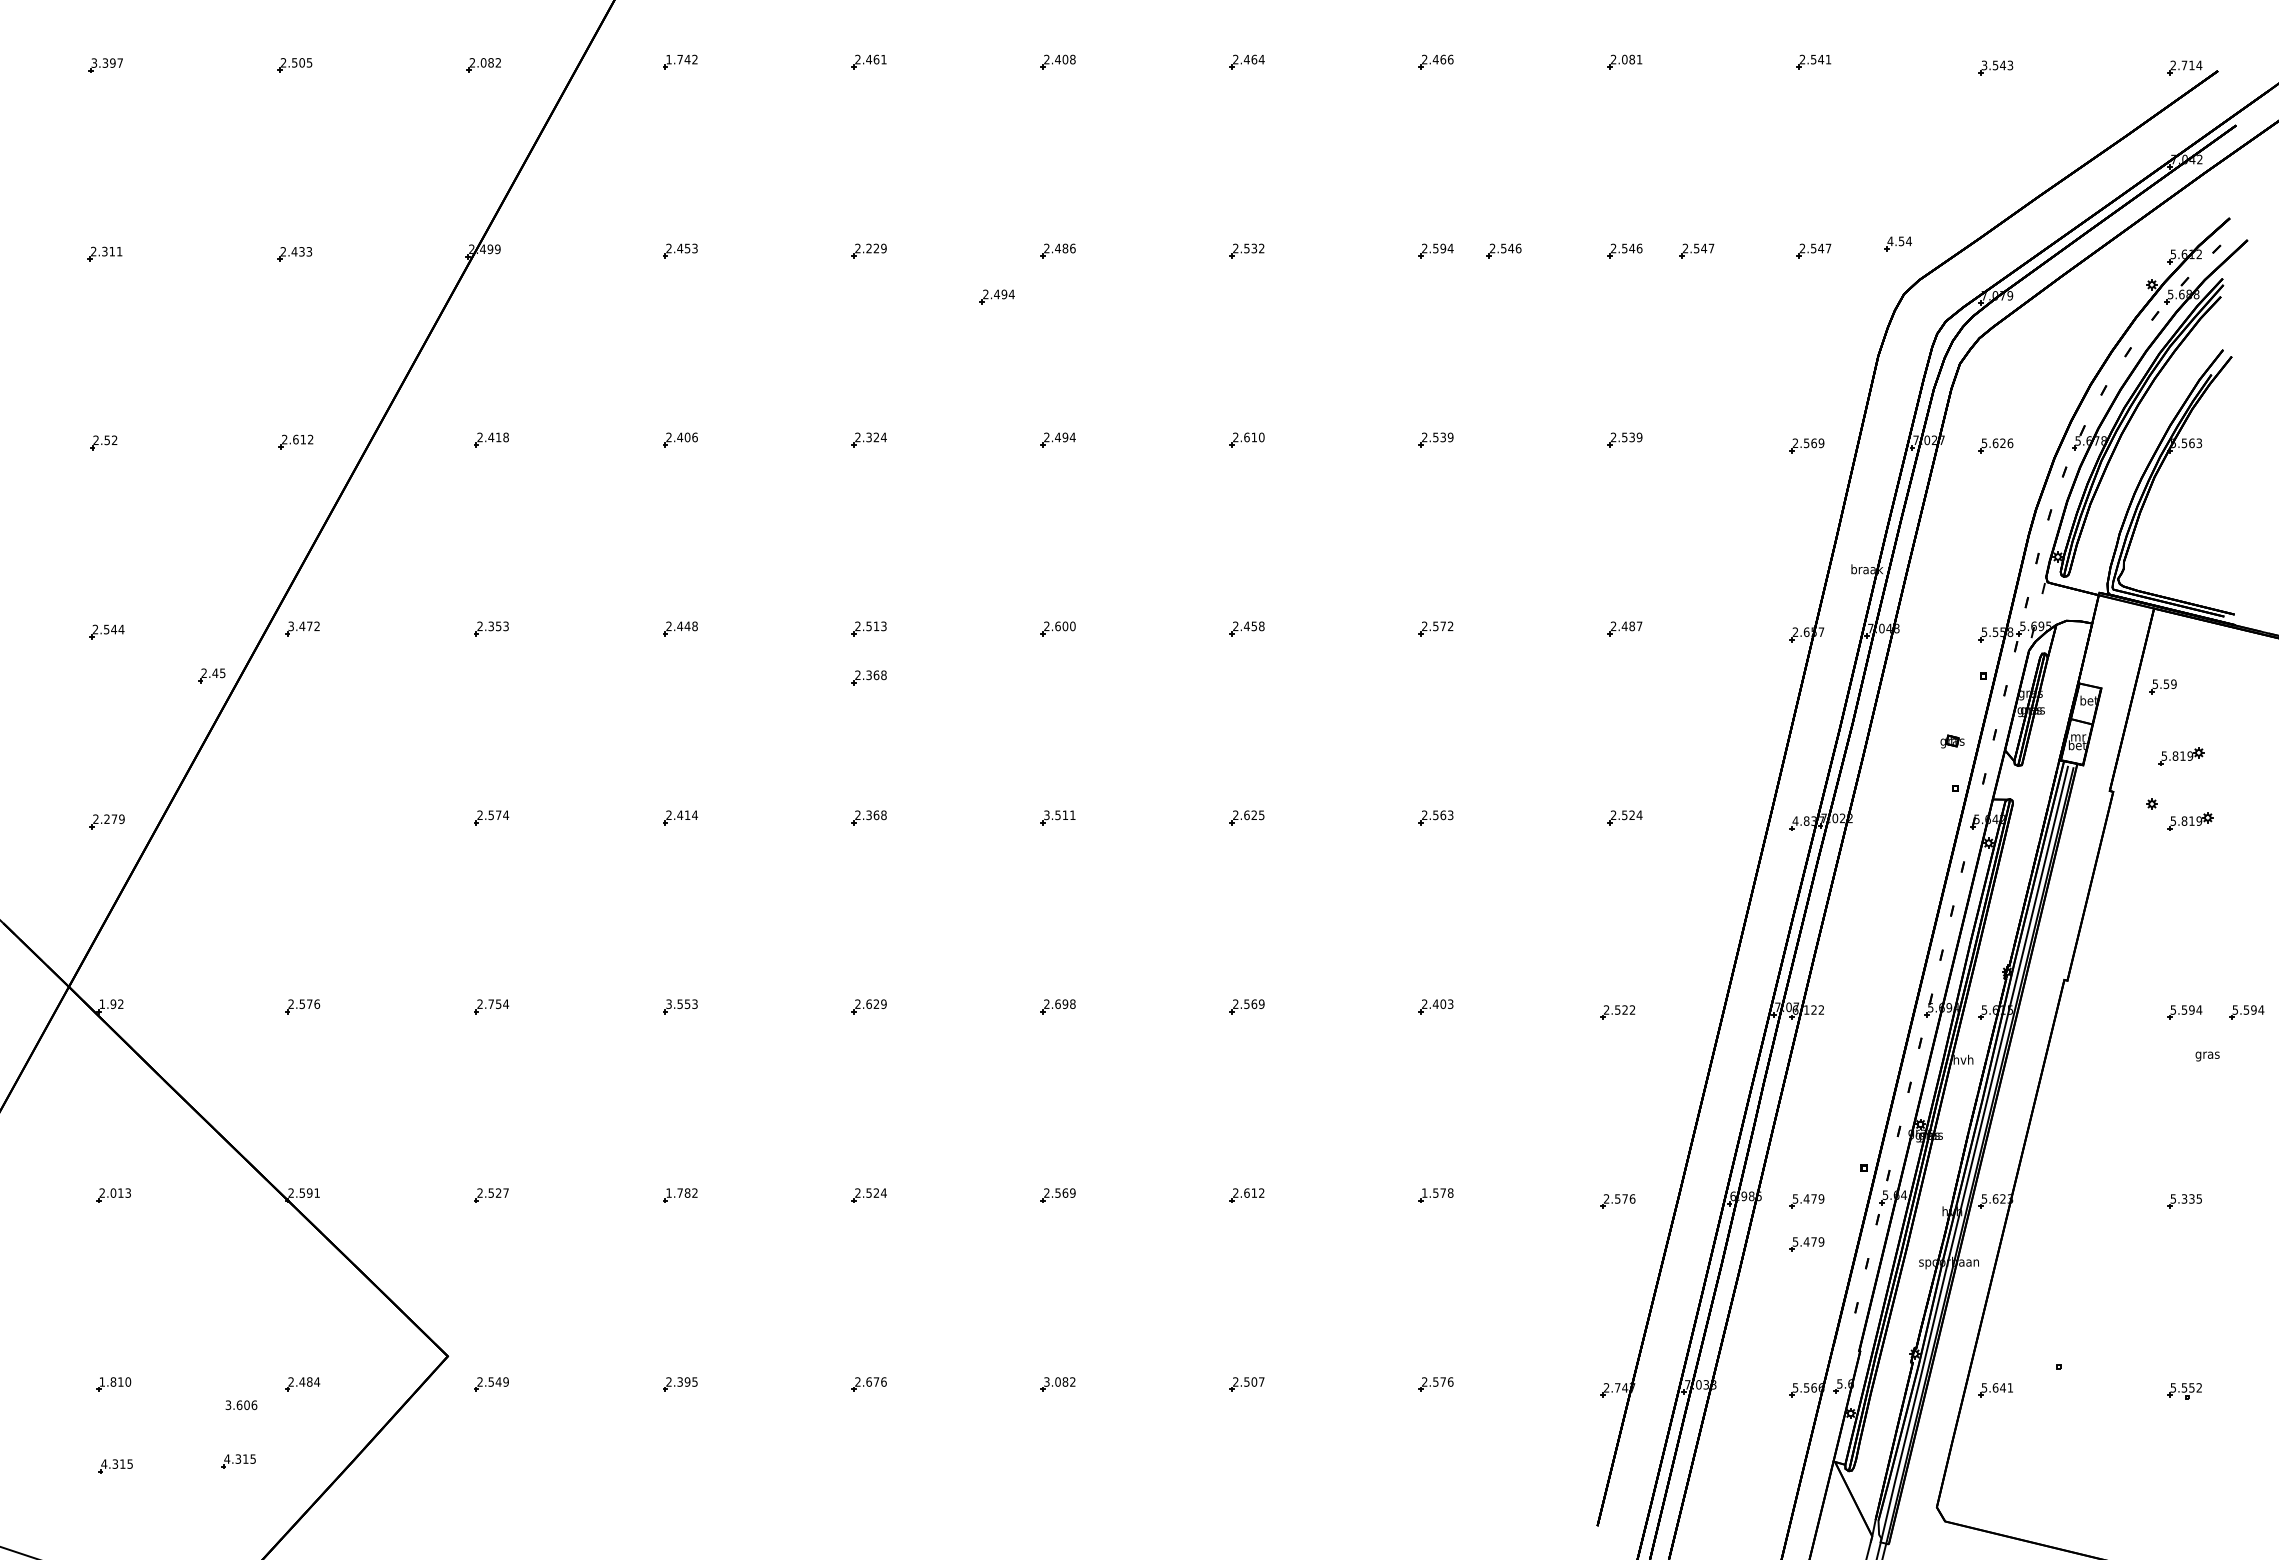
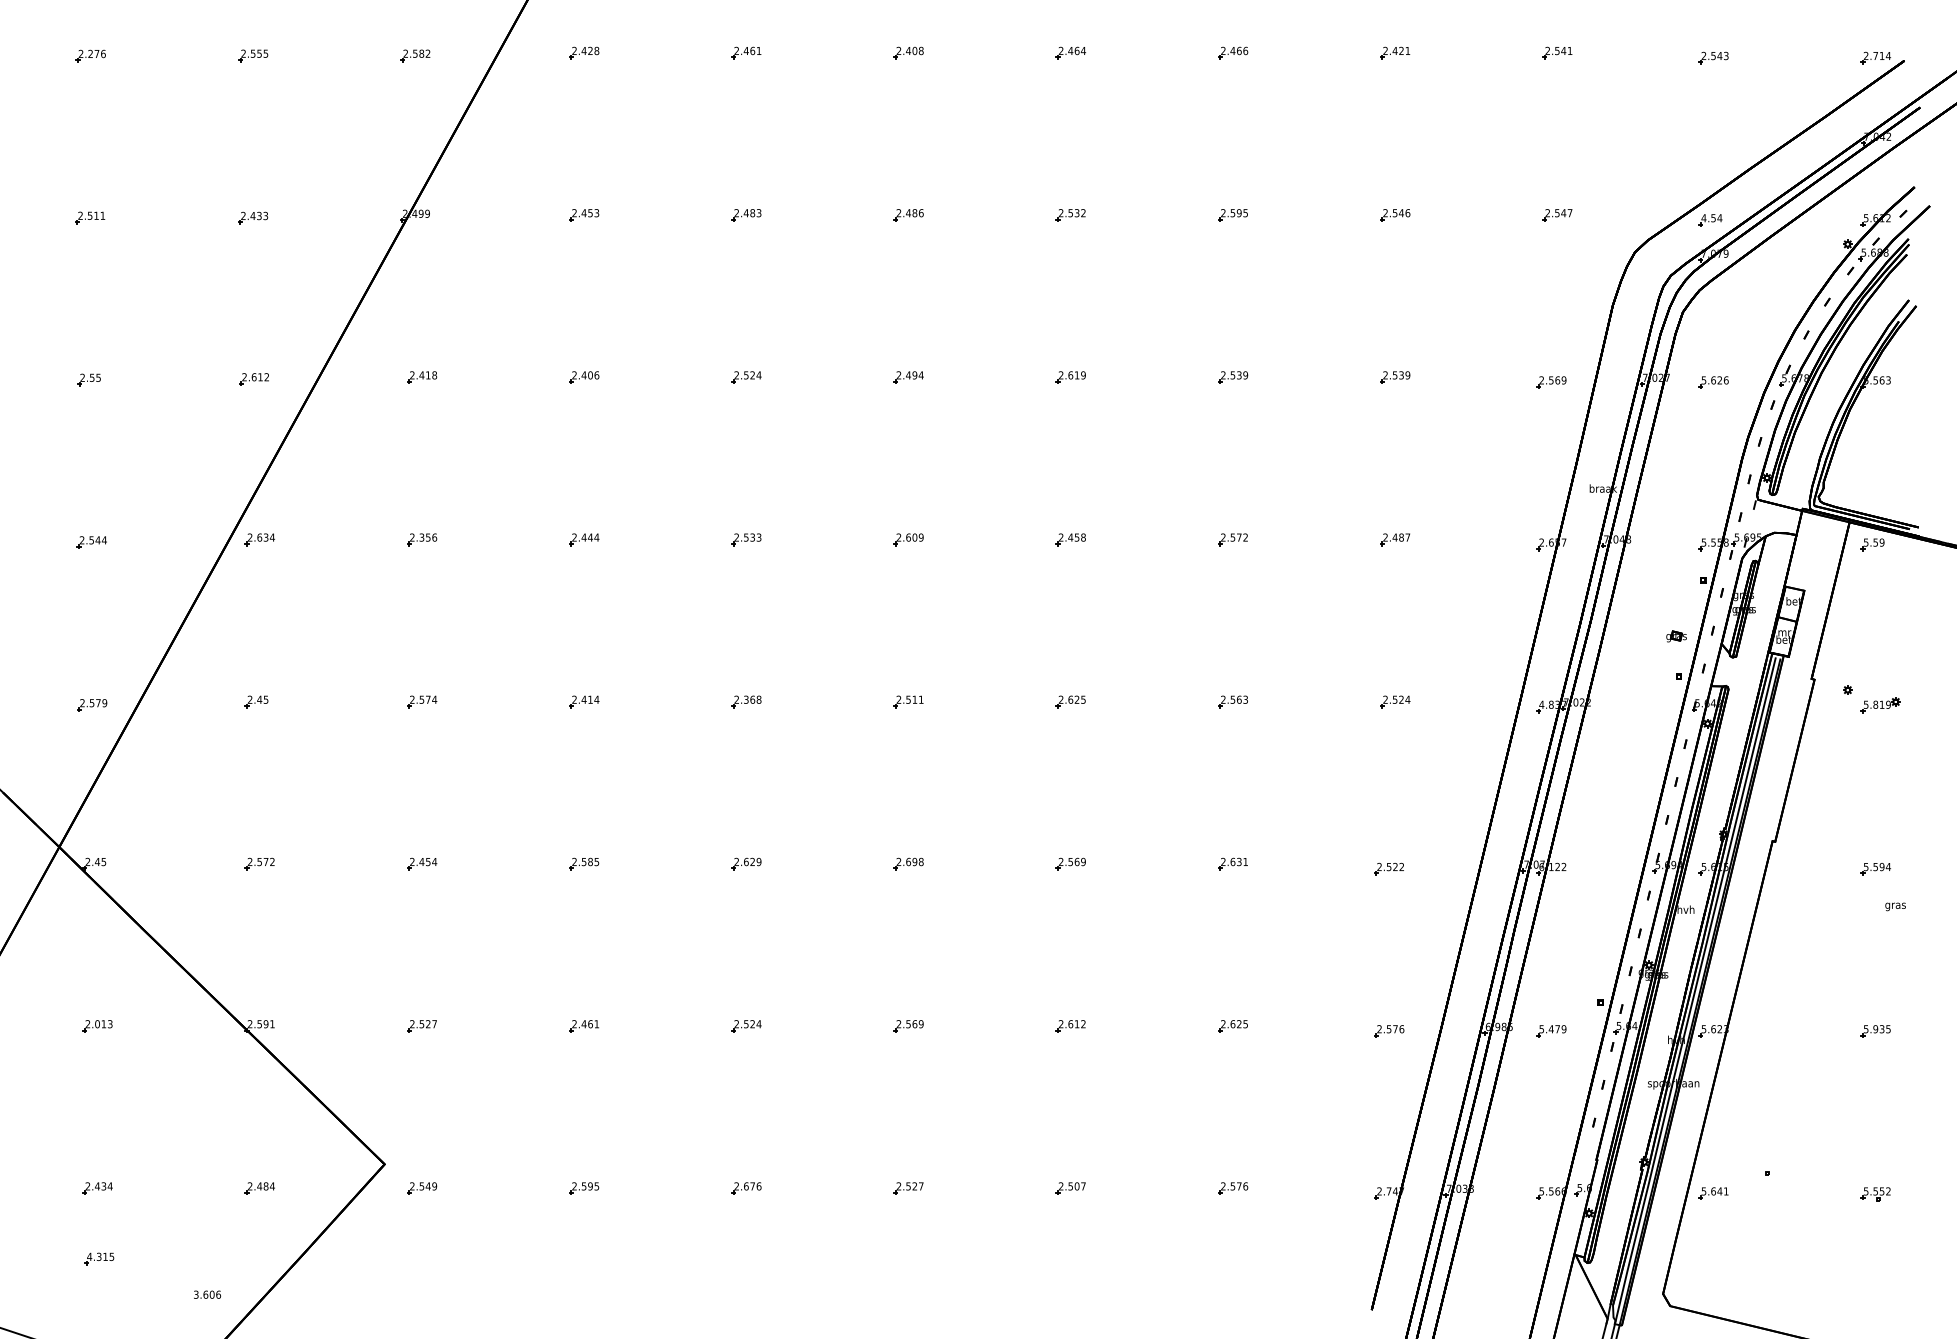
text: (681, 59) -> (585, 50), 1.742 -> 2.428
text: (1628, 59) -> (1398, 50), 2.081 -> 2.421
text: (107, 62) -> (92, 53), 3.397 -> 2.276
text: (302, 62) -> (259, 53), 2.505 -> 2.555
text: (483, 62) -> (415, 53), 2.082 -> 2.582
text: (1984, 65) -> (1704, 56), 3.543 -> 2.543
part: (1897, 243) -> (1710, 220), moved
text: (876, 248) -> (752, 213), 2.229 -> 2.483
text: (1450, 248) -> (1245, 213), 2.594 -> 2.595
text: (104, 250) -> (89, 214), 2.311 -> 2.511
part: (1503, 250) -> (1291, 214), removed
part: (1696, 250) -> (1456, 214), removed
part: (996, 296) -> (855, 254), removed
text: (868, 436) -> (745, 374), 2.324 -> 2.524
text: (1261, 437) -> (1083, 375), 2.610 -> 2.619
text: (114, 440) -> (98, 378), 2.52 -> 2.55
text: (304, 626) -> (261, 537), 3.472 -> 2.634
text: (505, 626) -> (434, 537), 2.353 -> 2.356
text: (695, 626) -> (597, 537), 2.448 -> 2.444
text: (876, 626) -> (752, 537), 2.513 -> 2.533
text: (1072, 626) -> (920, 537), 2.600 -> 2.609
part: (211, 675) -> (256, 701), moved
part: (868, 677) -> (745, 581), removed
part: (2162, 686) -> (1872, 544), moved
part: (2181, 756) -> (1873, 649), removed
text: (1046, 815) -> (898, 699), 3.511 -> 2.511
text: (106, 819) -> (91, 703), 2.279 -> 2.579
text: (491, 1003) -> (422, 861), 2.754 -> 2.454
text: (1442, 1003) -> (1238, 861), 2.403 -> 2.631
text: (111, 1004) -> (95, 862), 1.92 -> 2.45
text: (317, 1004) -> (272, 862), 2.576 -> 2.572
text: (681, 1004) -> (585, 862), 3.553 -> 2.585
part: (2246, 1012) -> (1928, 869), removed
text: (681, 1192) -> (585, 1023), 1.782 -> 2.461
text: (1437, 1192) -> (1234, 1023), 1.578 -> 2.625
text: (2184, 1198) -> (1875, 1028), 5.335 -> 5.935
part: (1806, 1244) -> (1551, 1068), removed
text: (115, 1381) -> (99, 1185), 1.810 -> 2.434
text: (679, 1381) -> (583, 1185), 2.395 -> 2.595
text: (1059, 1381) -> (909, 1185), 3.082 -> 2.527
text: (241, 1405) -> (207, 1294), moved
part: (238, 1461) -> (204, 1254), removed

